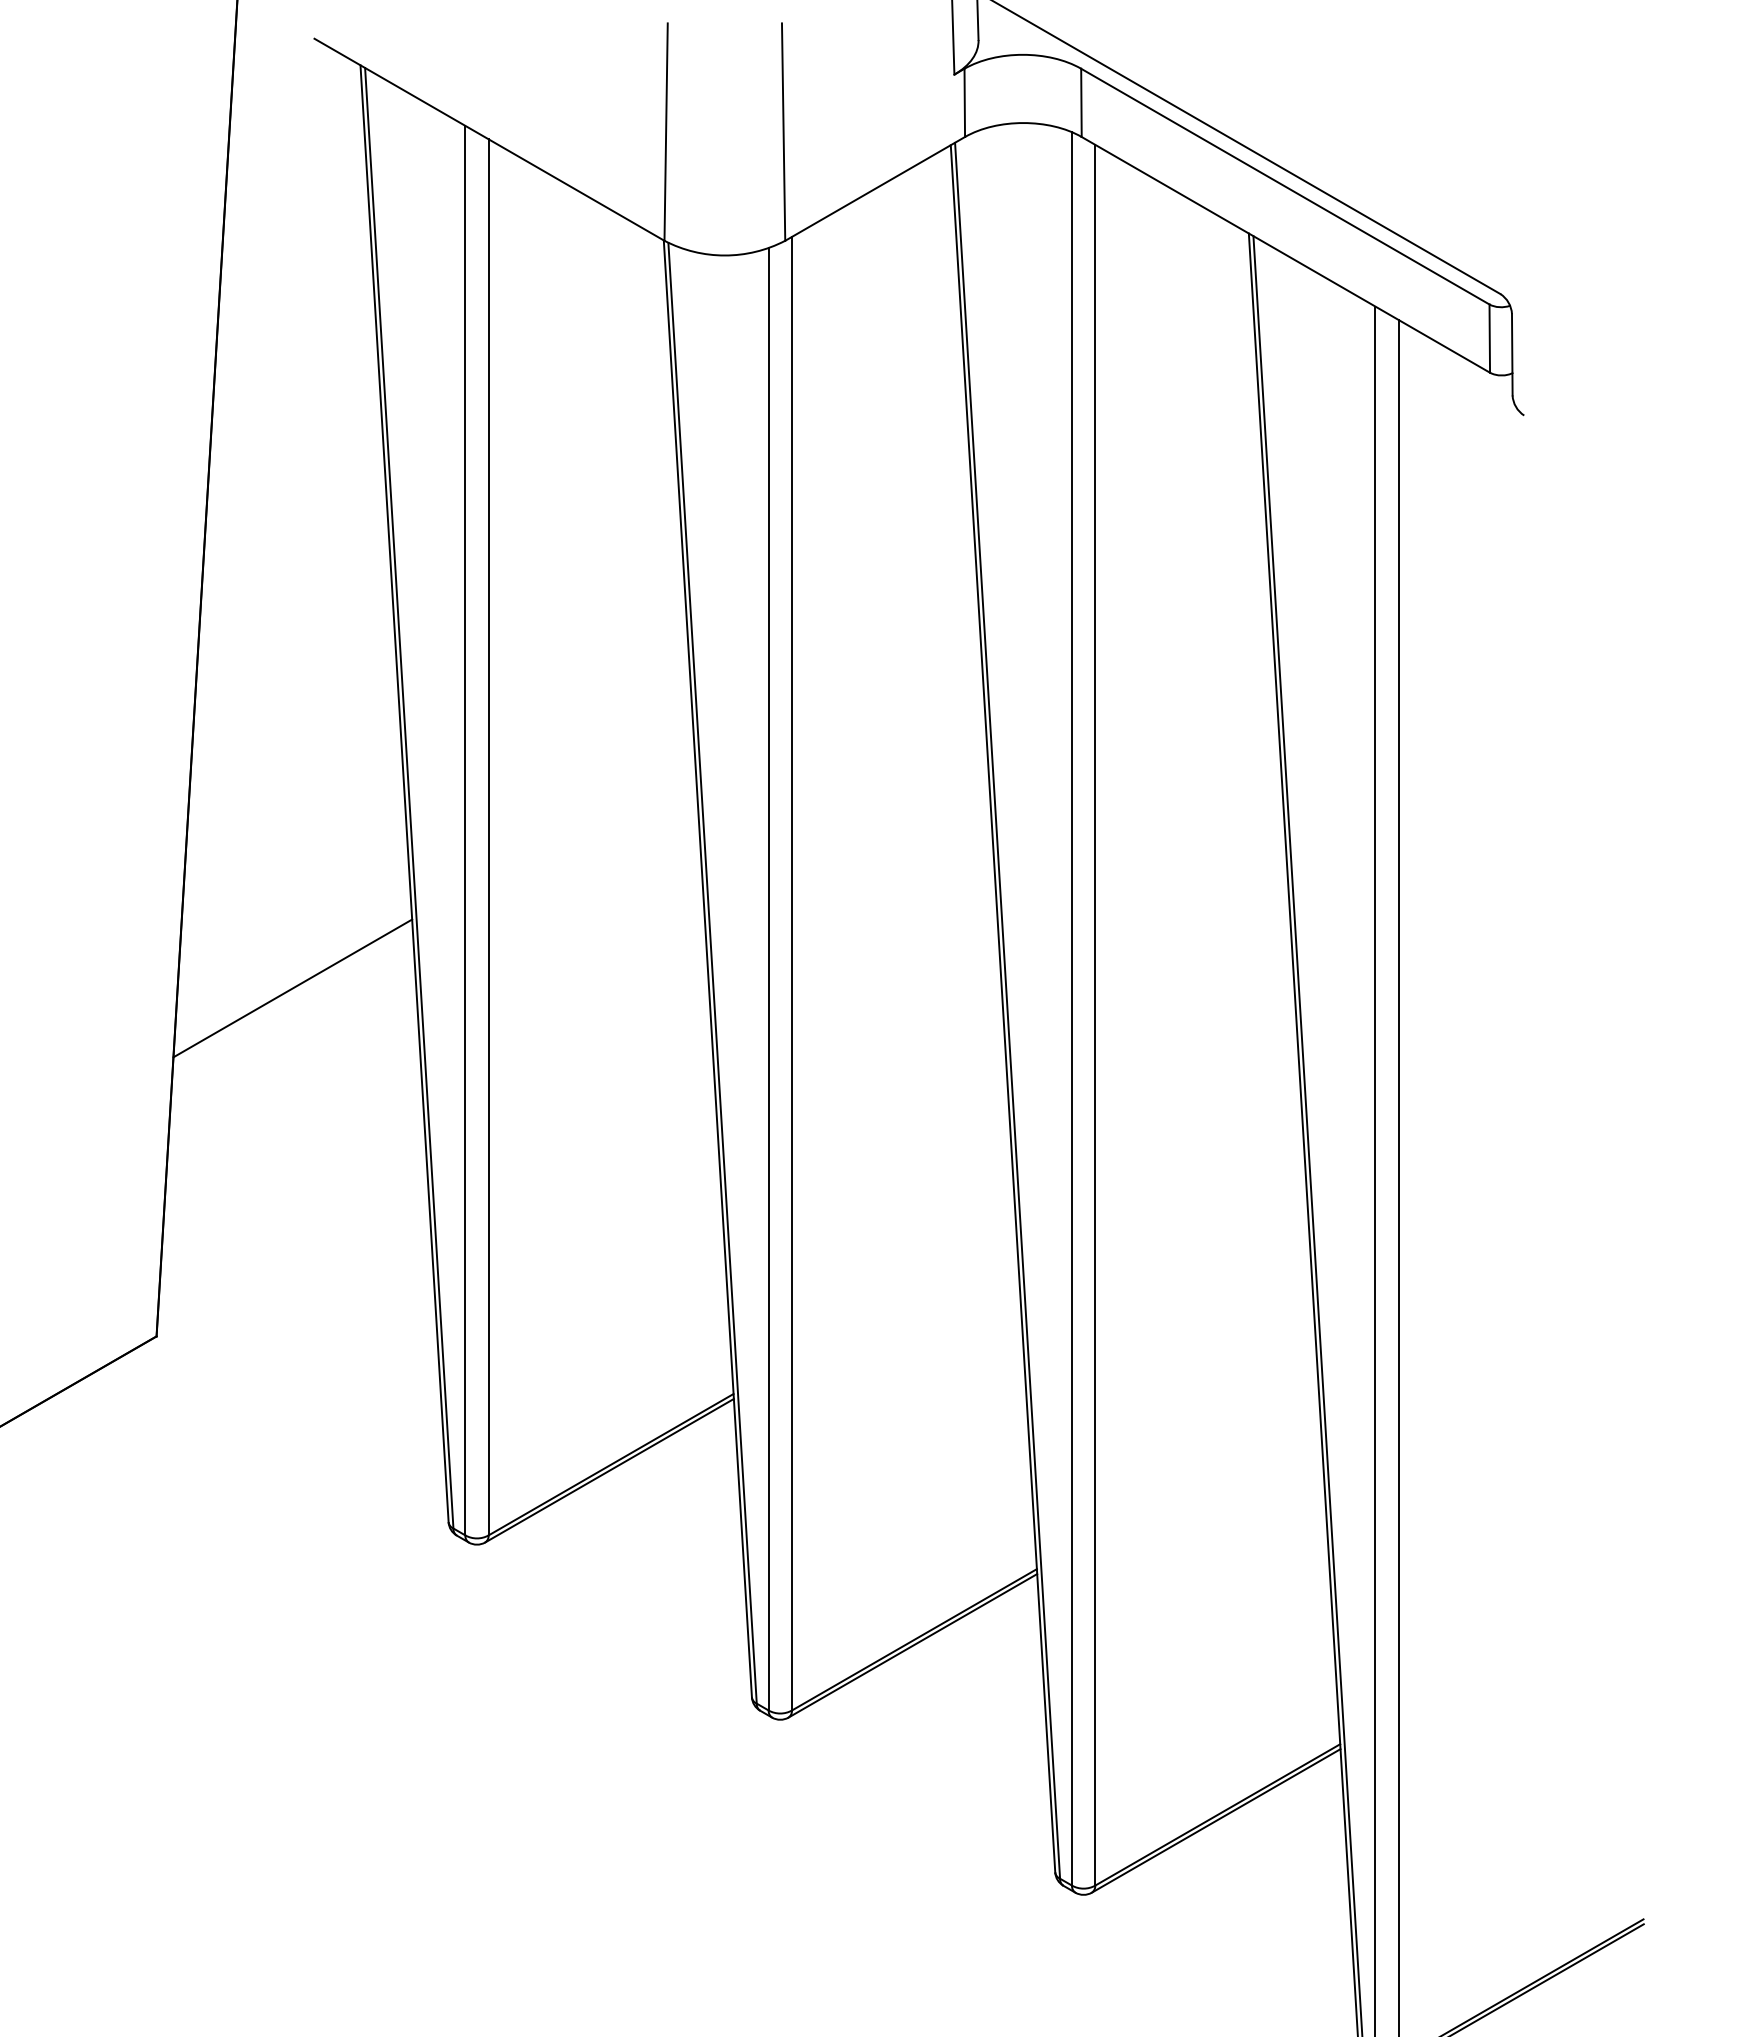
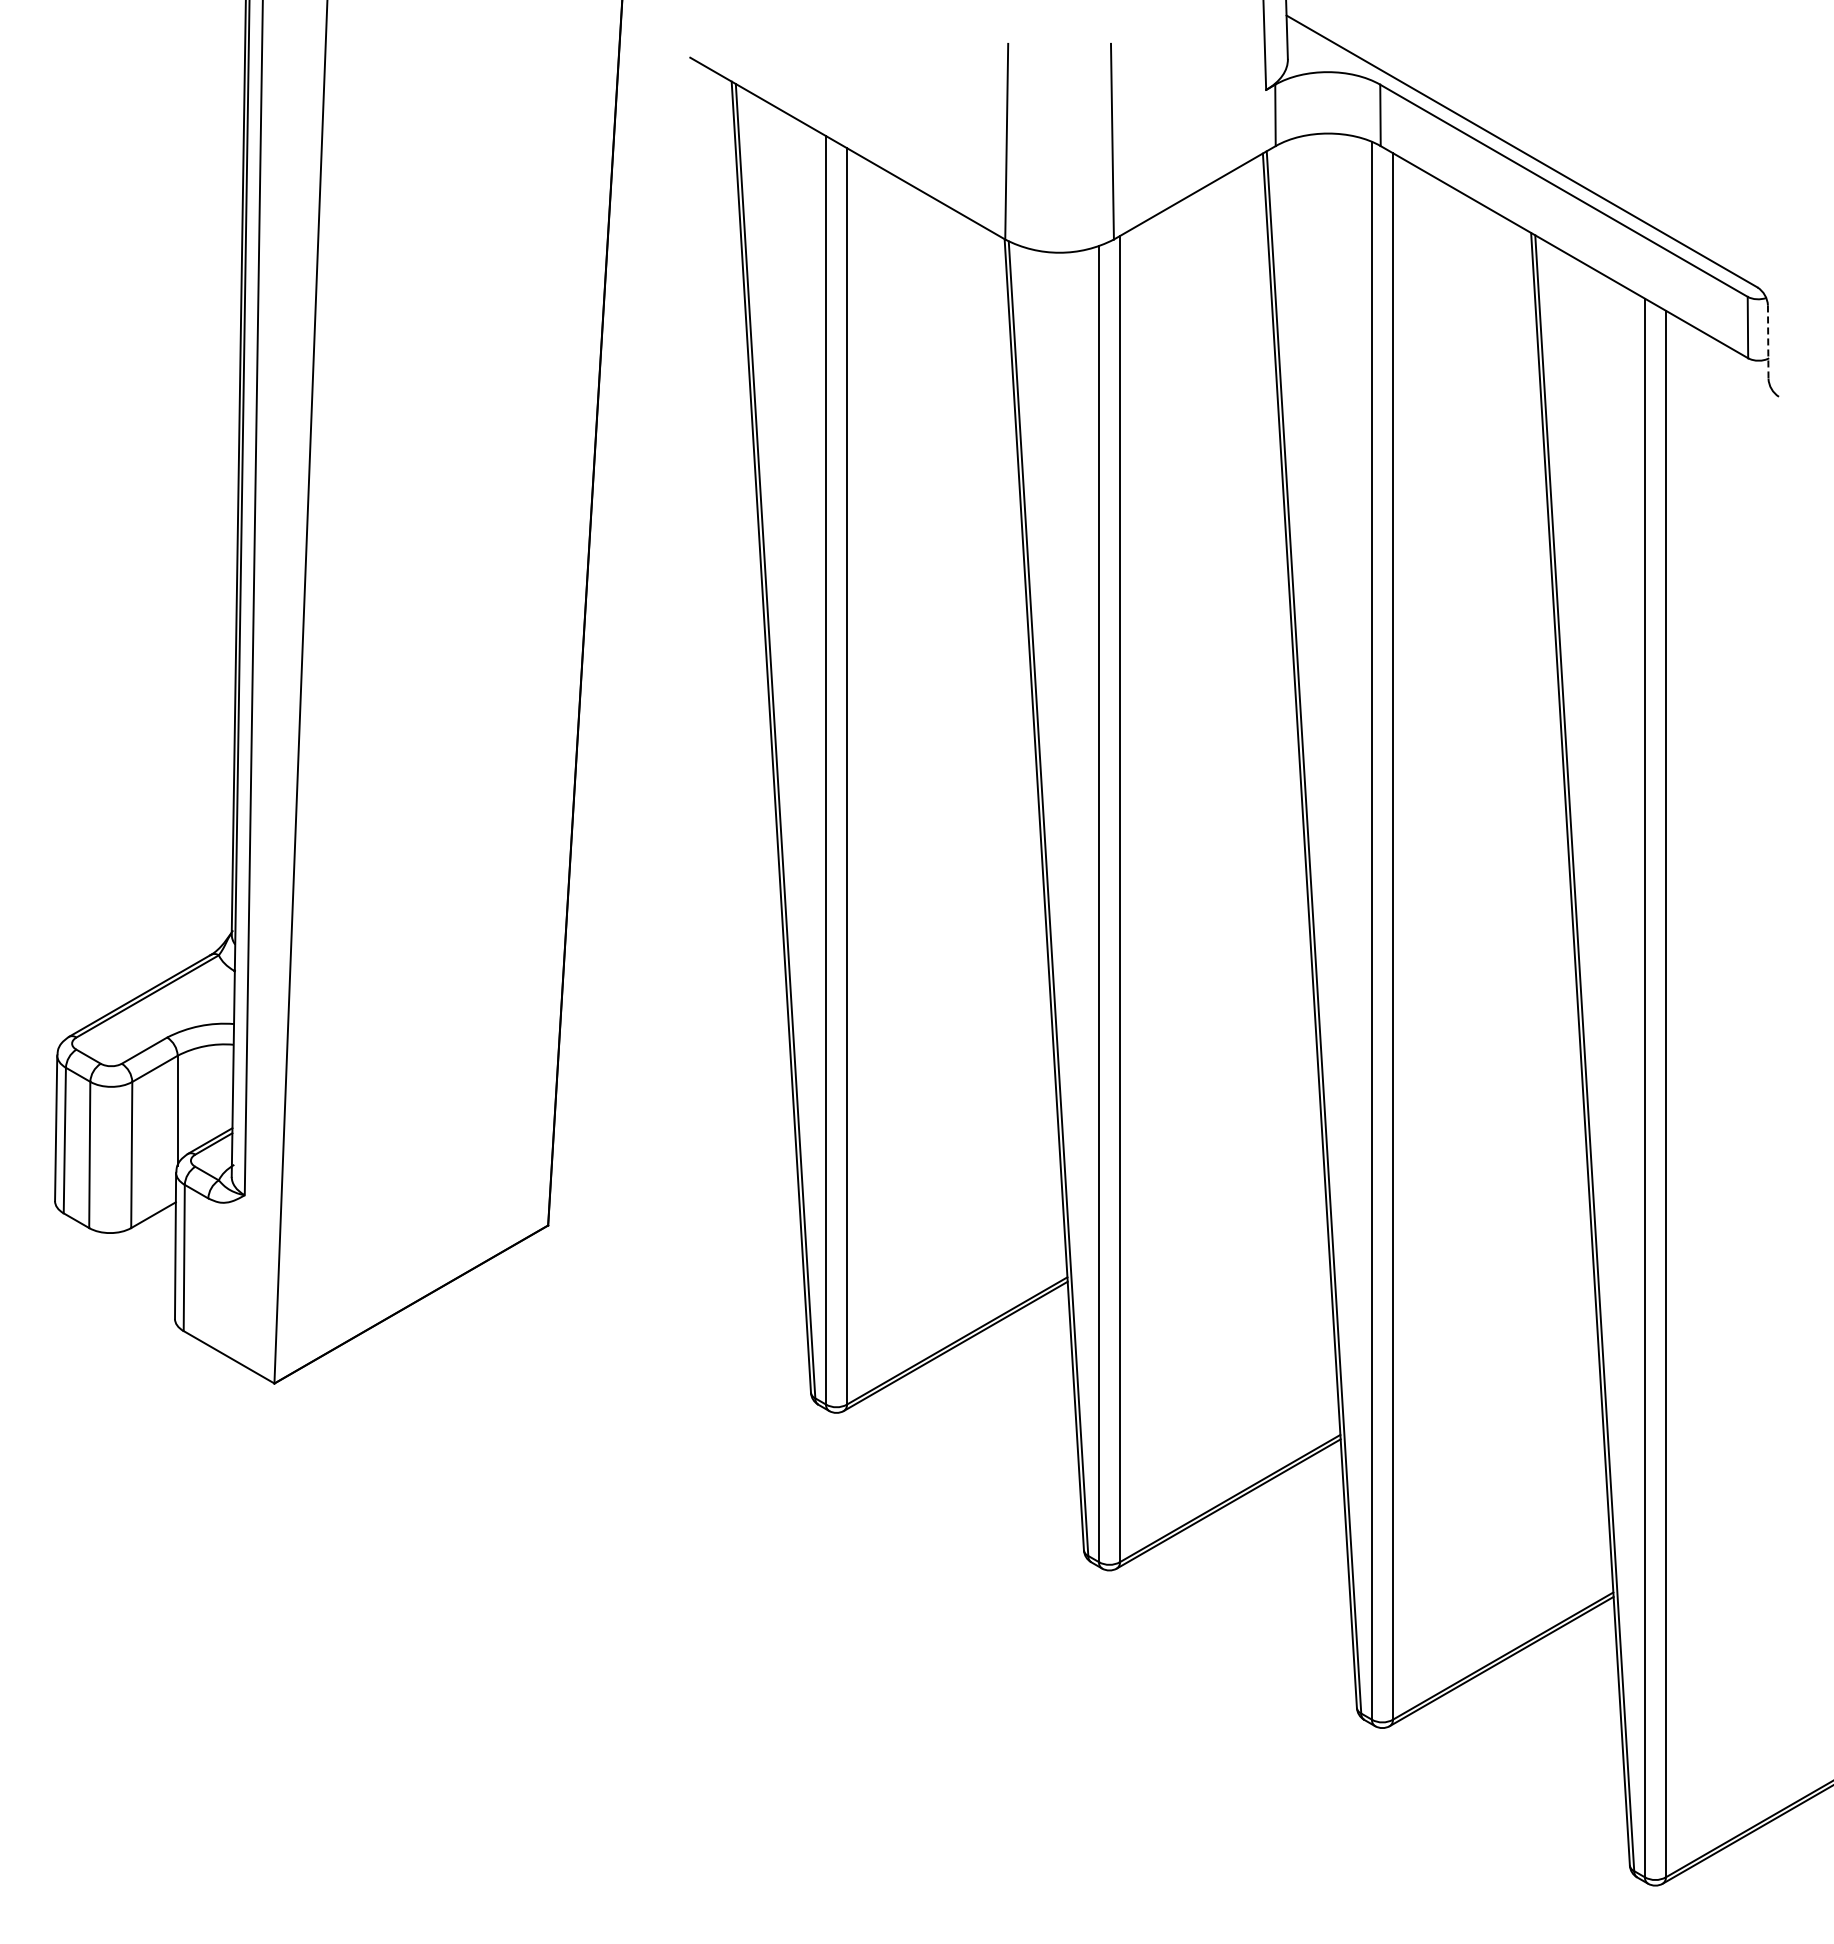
line: (1512, 355) -> (1768, 342), solid -> dashed
line: (292, 988) -> (670, 912), removed

